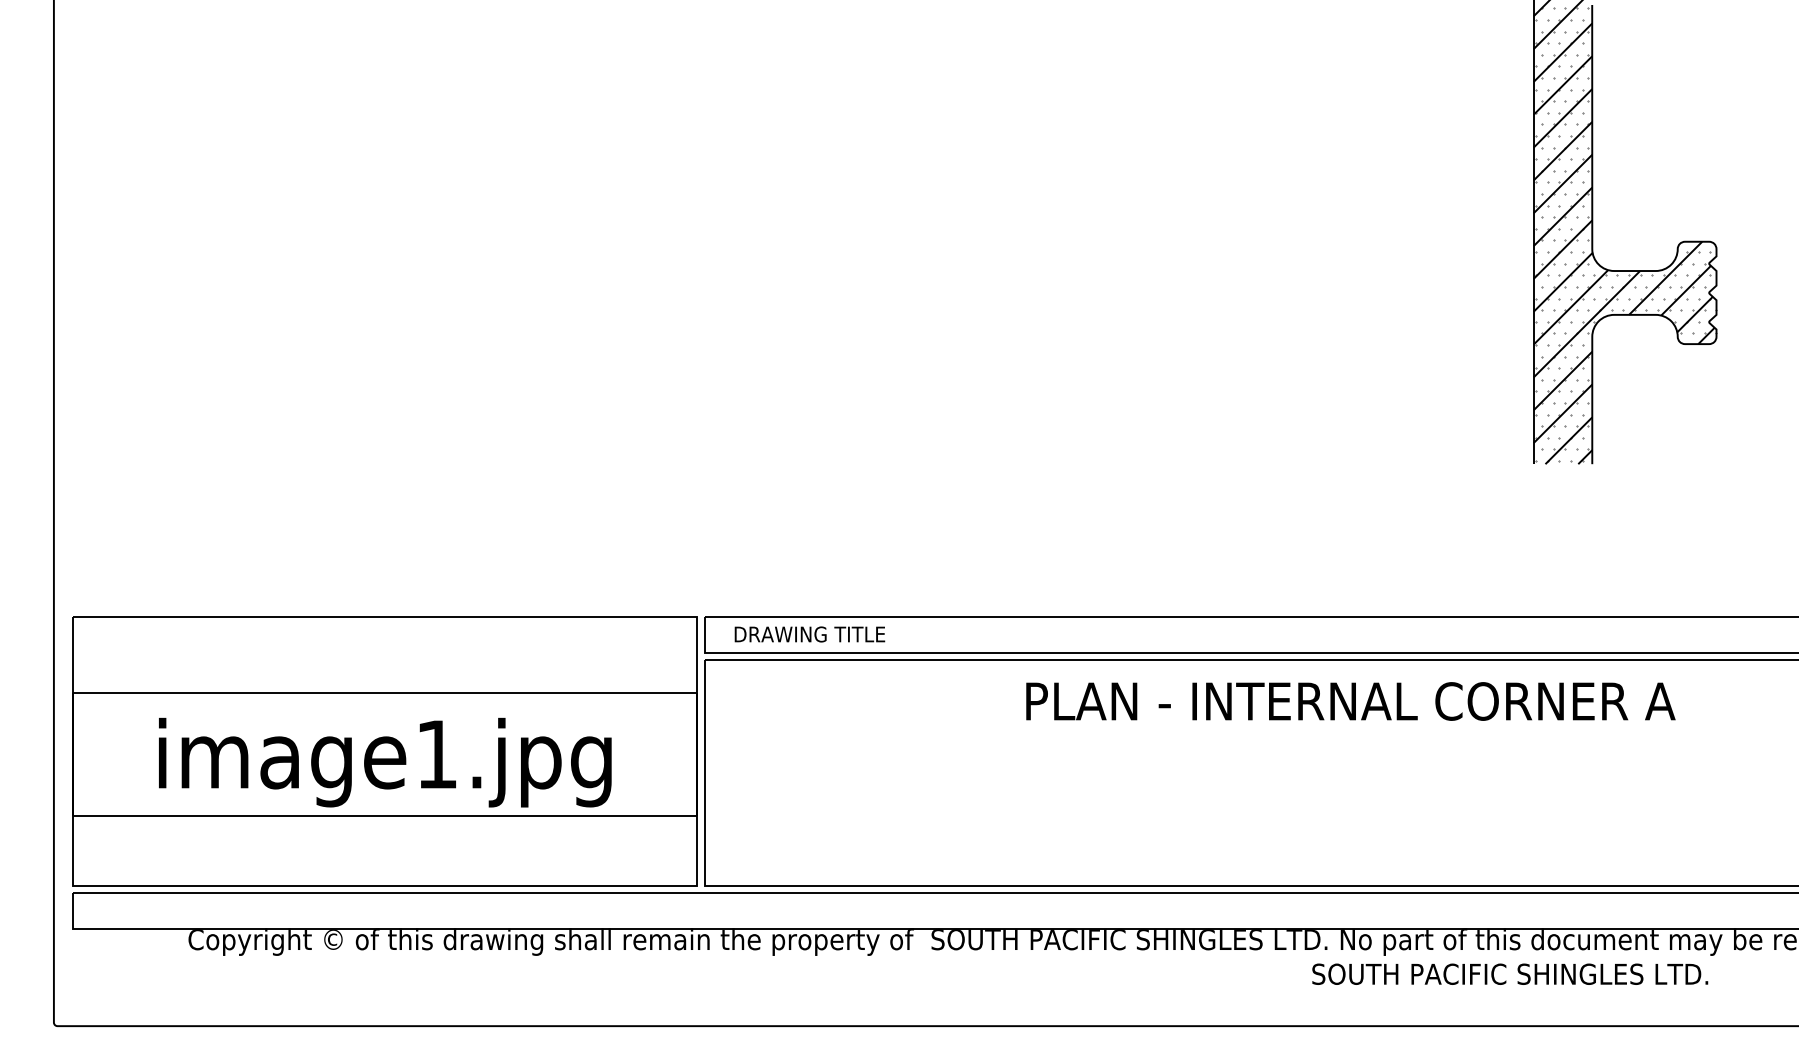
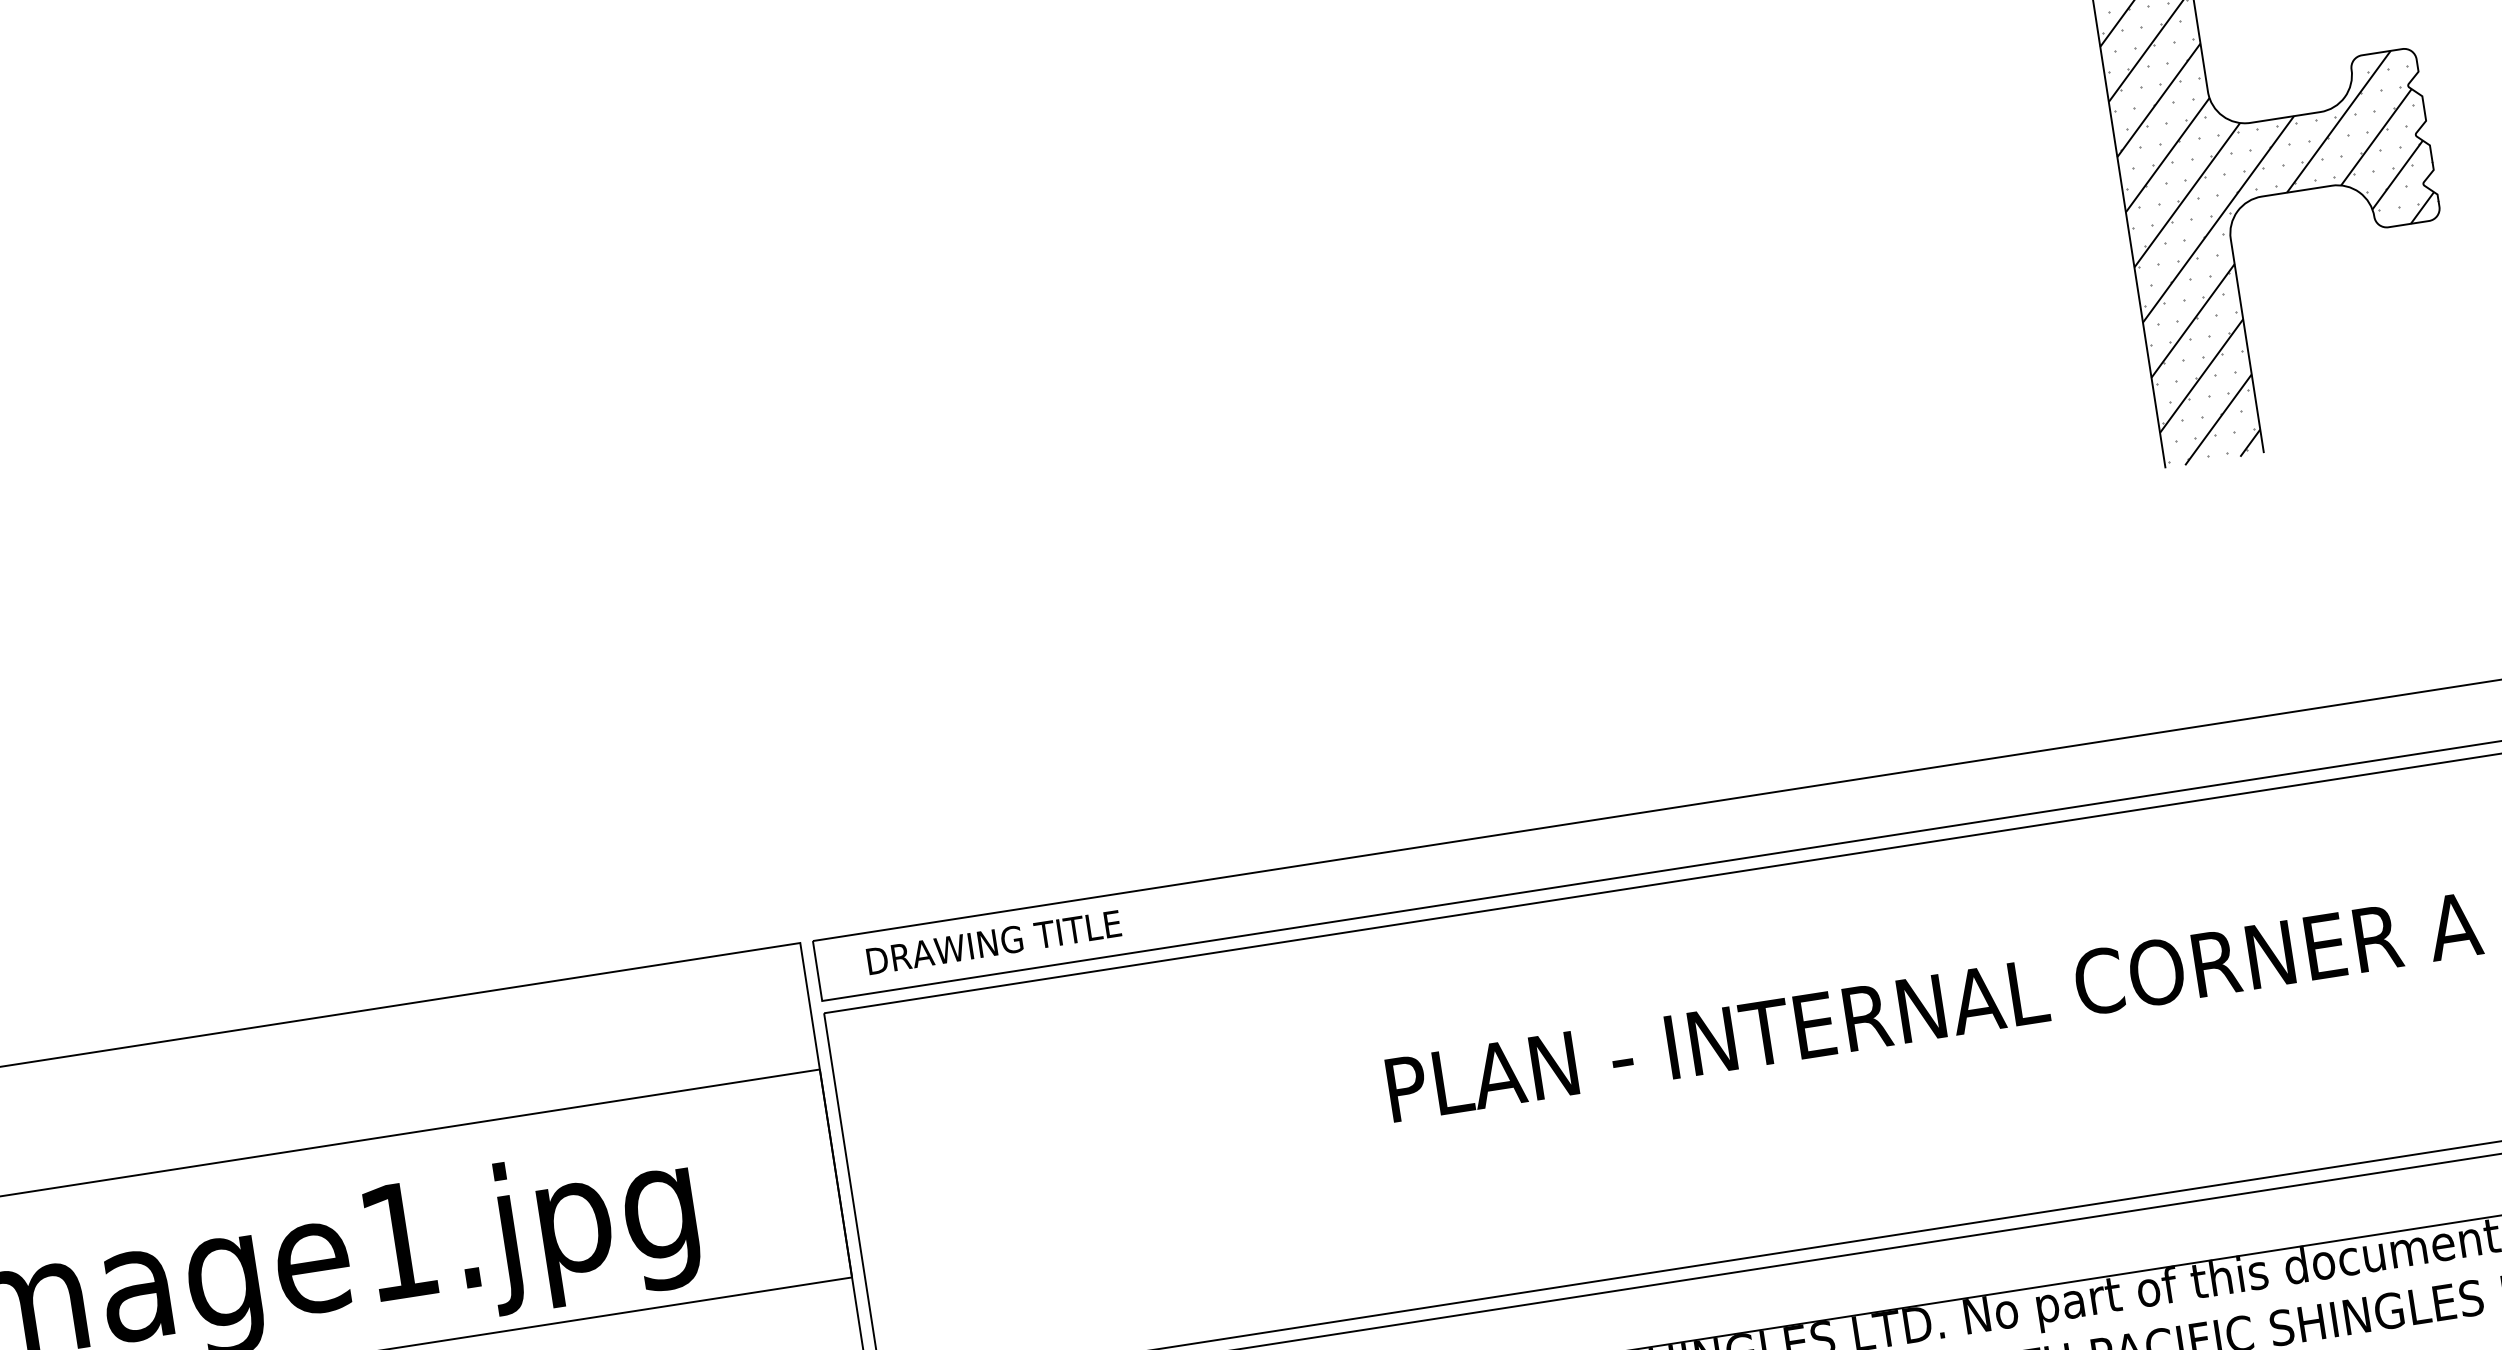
text: (1350, 701) -> (1933, 1006), moved

